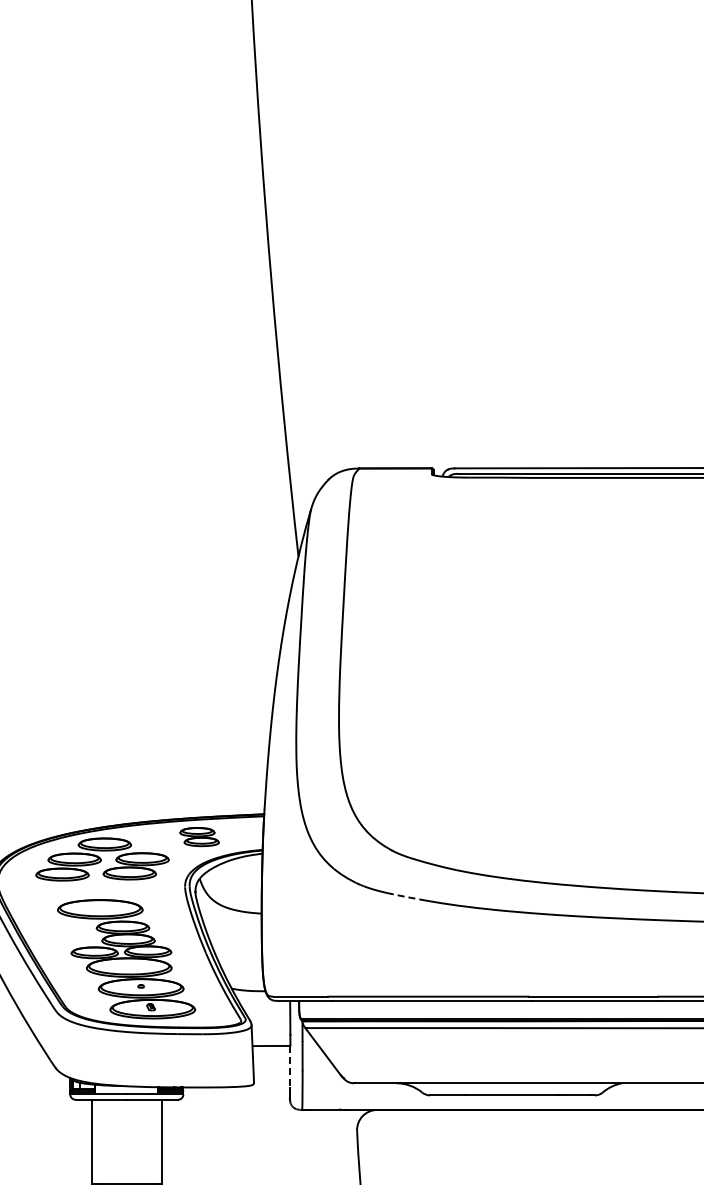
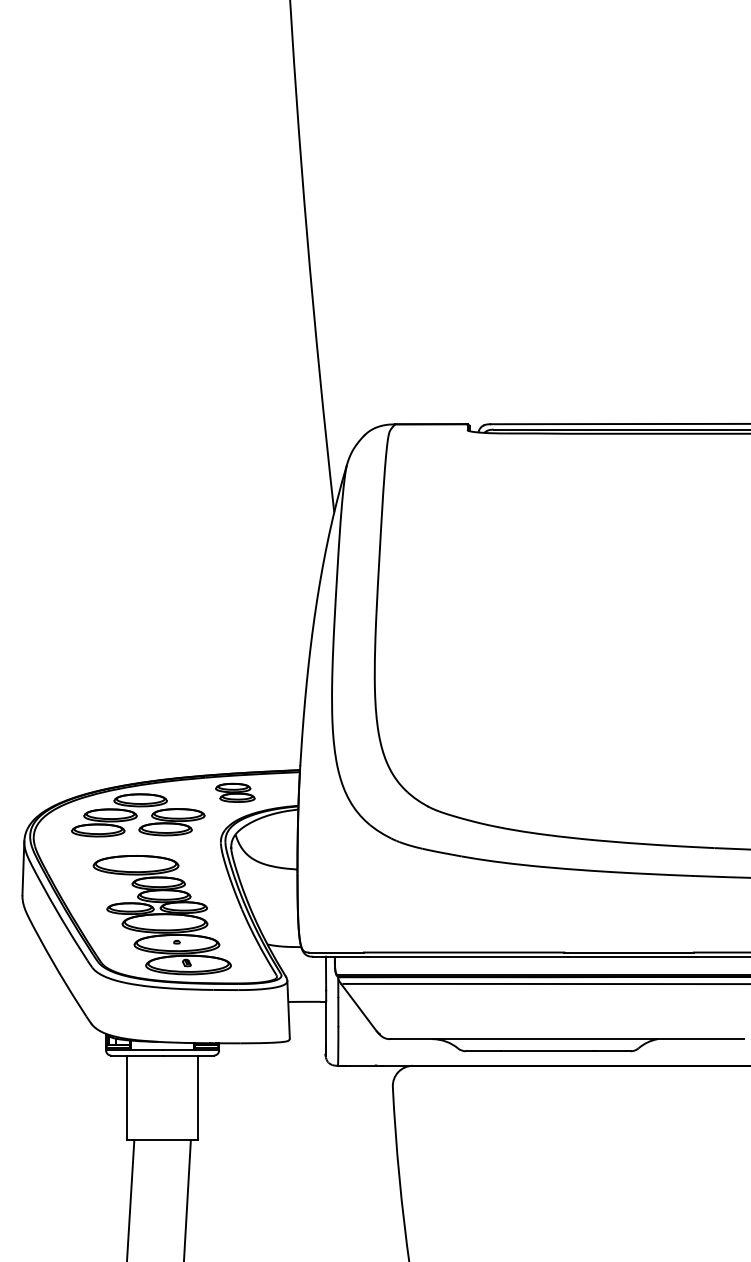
line: (406, 896) -> (442, 852), dashed -> solid
line: (289, 1066) -> (325, 1022), dashed -> solid

